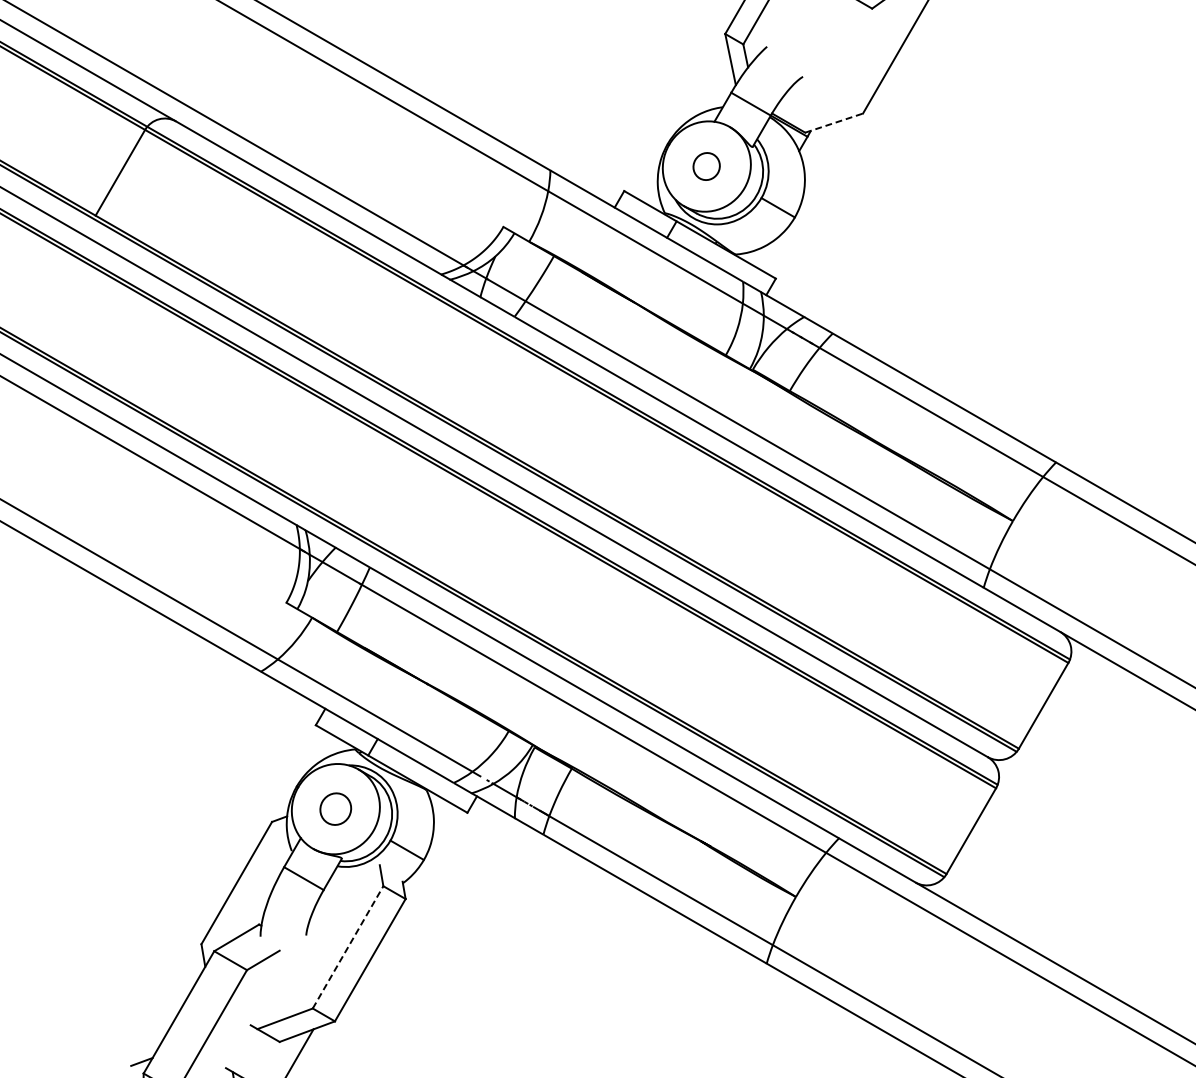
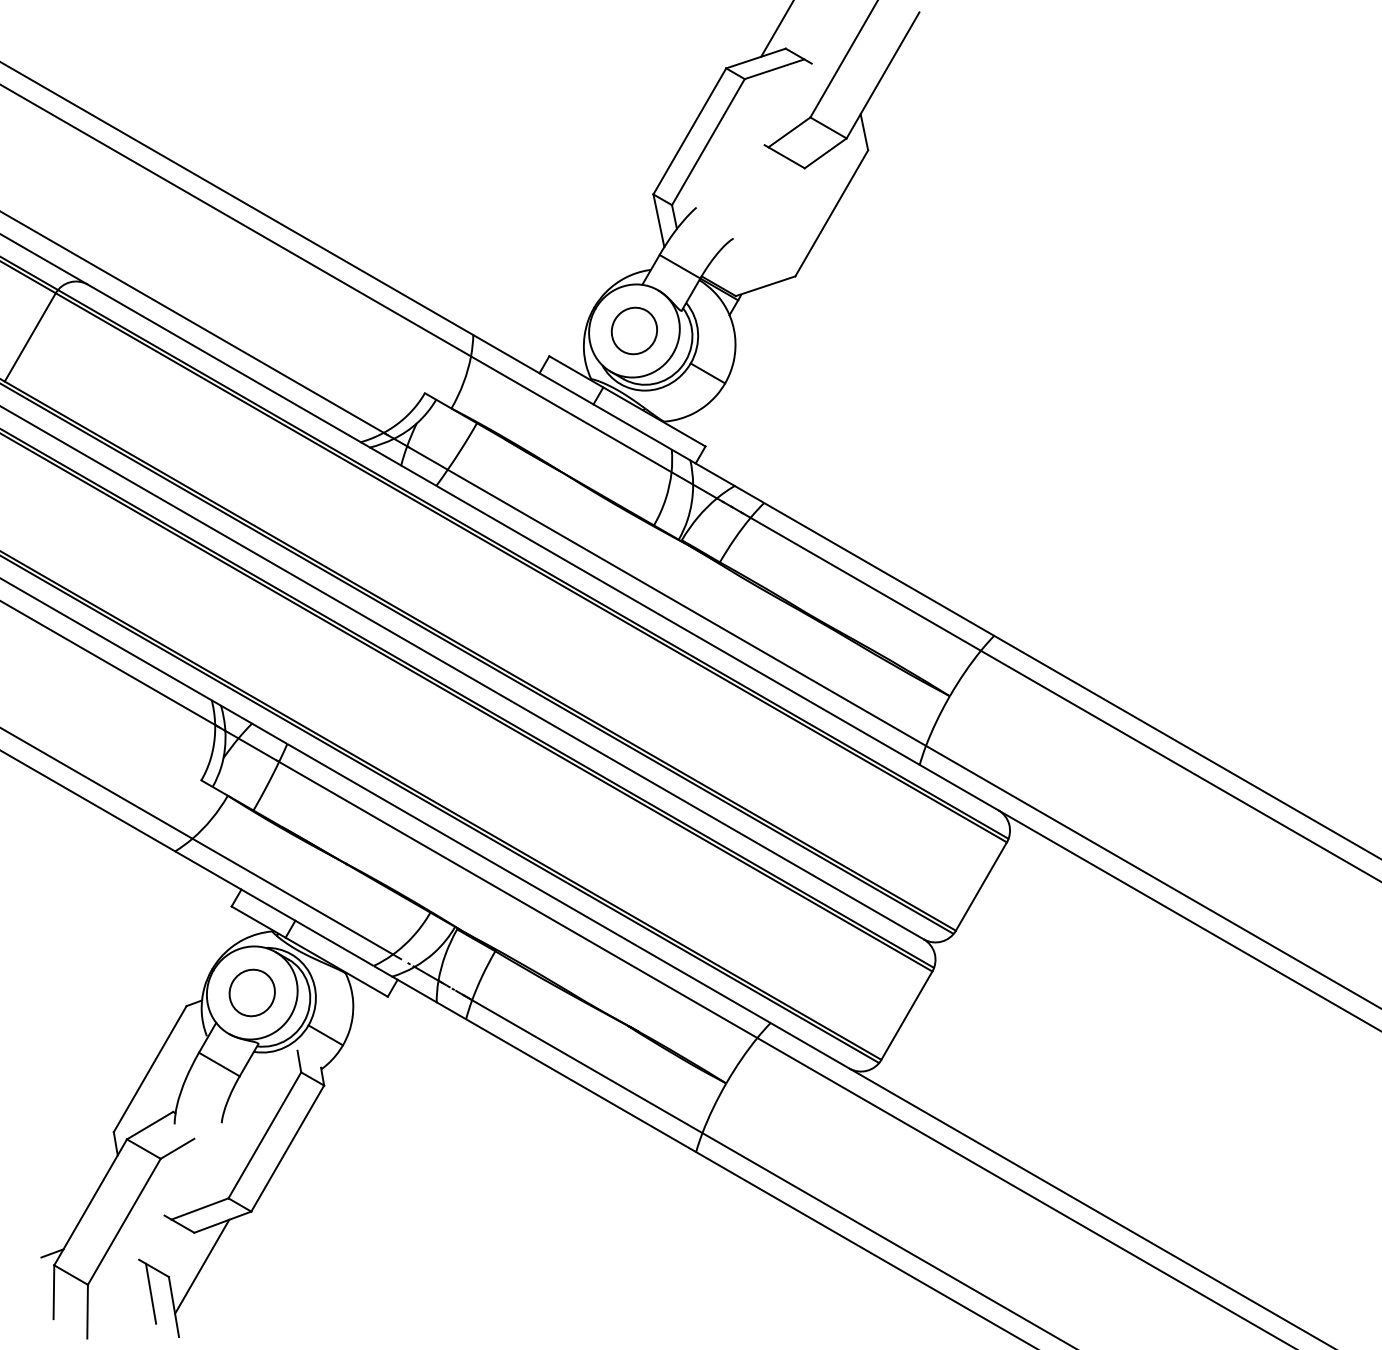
line: (835, 123) -> (766, 286), dashed -> solid
part: (705, 166) -> (633, 330), size x1.67
part: (335, 808) -> (251, 992), size x1.43
line: (347, 947) -> (264, 1135), dashed -> solid

